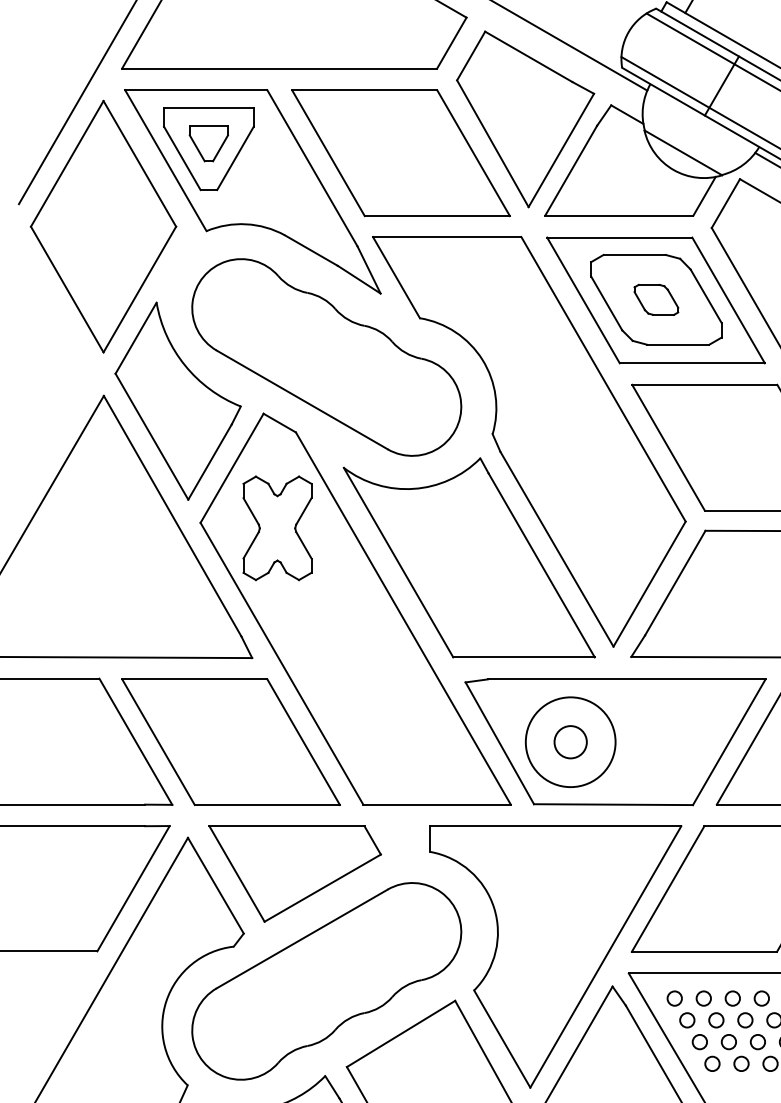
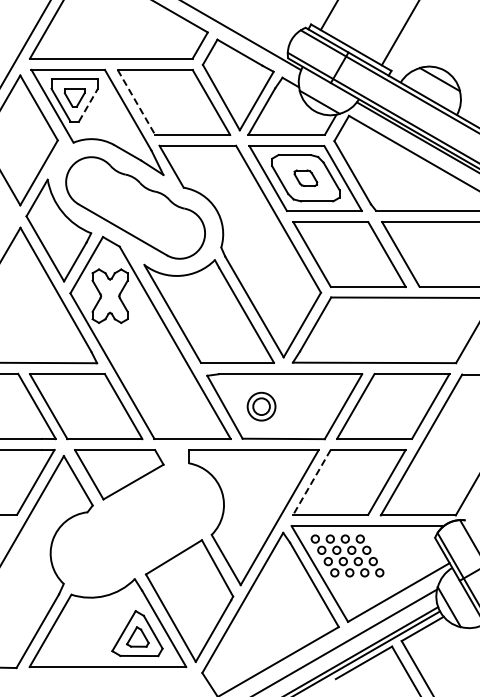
line: (328, 153) -> (136, 102), solid -> dashed
line: (235, 159) -> (88, 105), solid -> dashed
circle: (570, 741) -> (261, 406), size x0.6
line: (667, 888) -> (311, 482), solid -> dashed
part: (326, 980) -> (135, 529), removed

